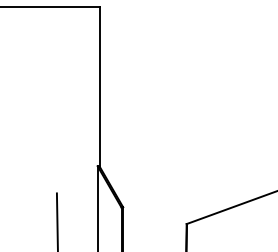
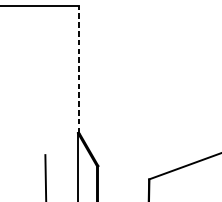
line: (99, 86) -> (79, 69), solid -> dashed

